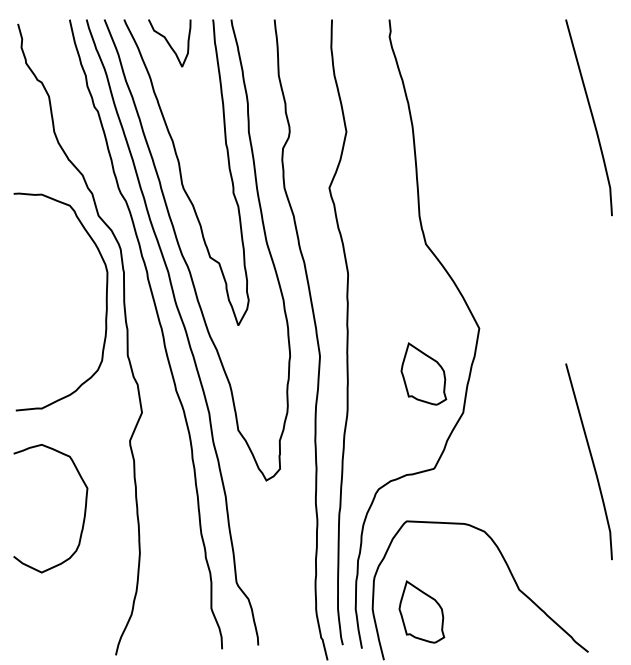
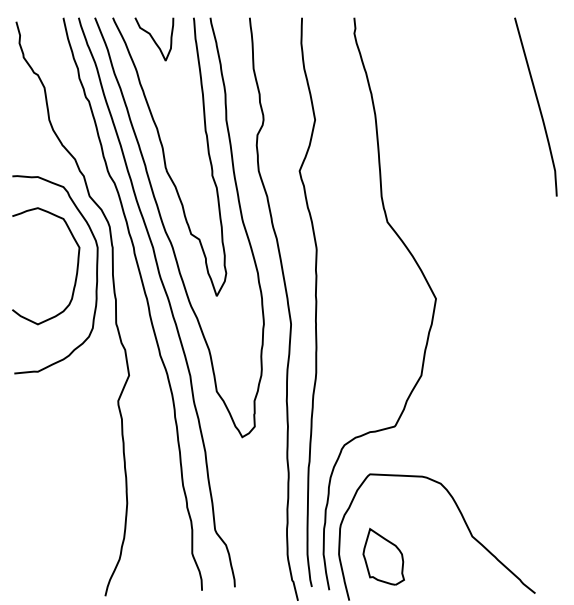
part: (423, 373) -> (385, 339), removed
curve: (591, 461) -> (538, 419), removed
curve: (83, 516) -> (75, 273), moved

